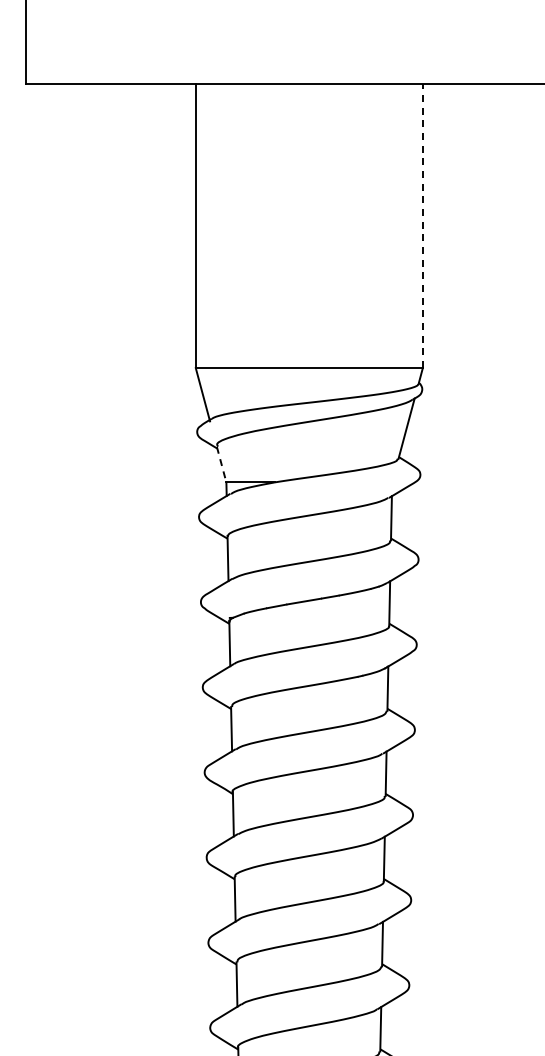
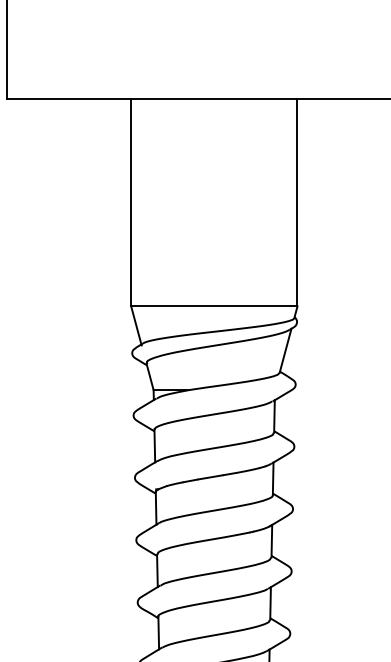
line: (422, 226) -> (297, 202), dashed -> solid
line: (221, 465) -> (150, 377), dashed -> solid

